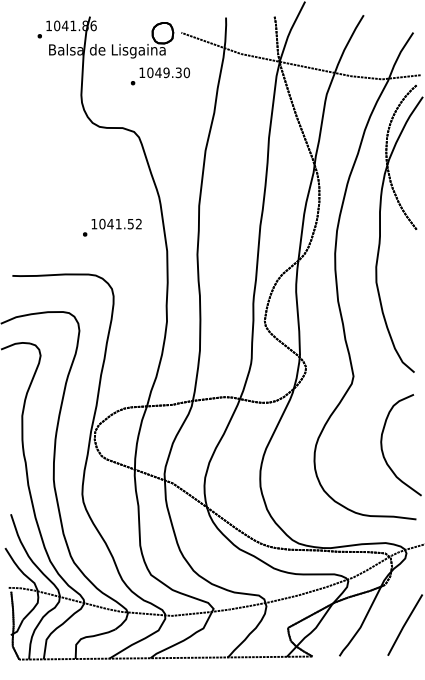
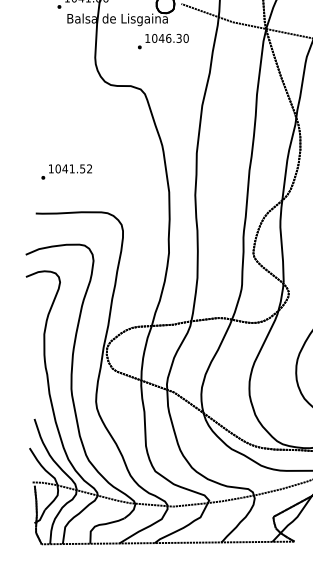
text: (166, 72) -> (168, 38), 1049.30 -> 1046.30
text: (112, 227) -> (66, 171), moved

